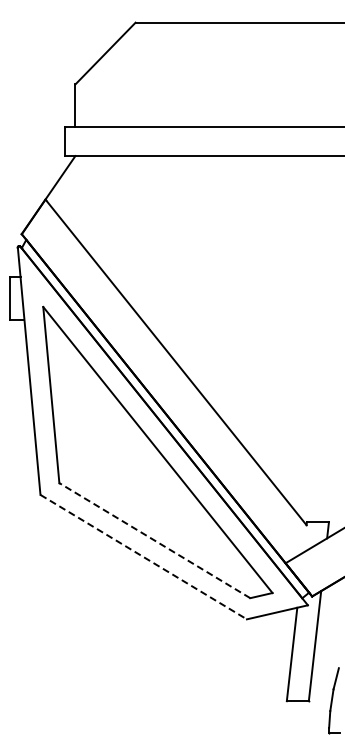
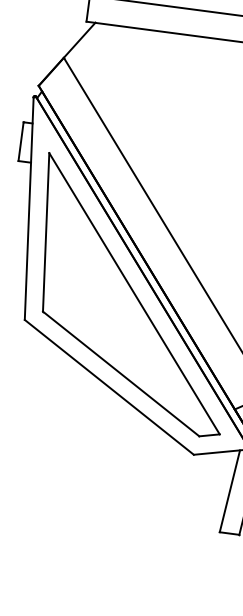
line: (154, 540) -> (120, 373), dashed -> solid
line: (143, 557) -> (109, 387), dashed -> solid

